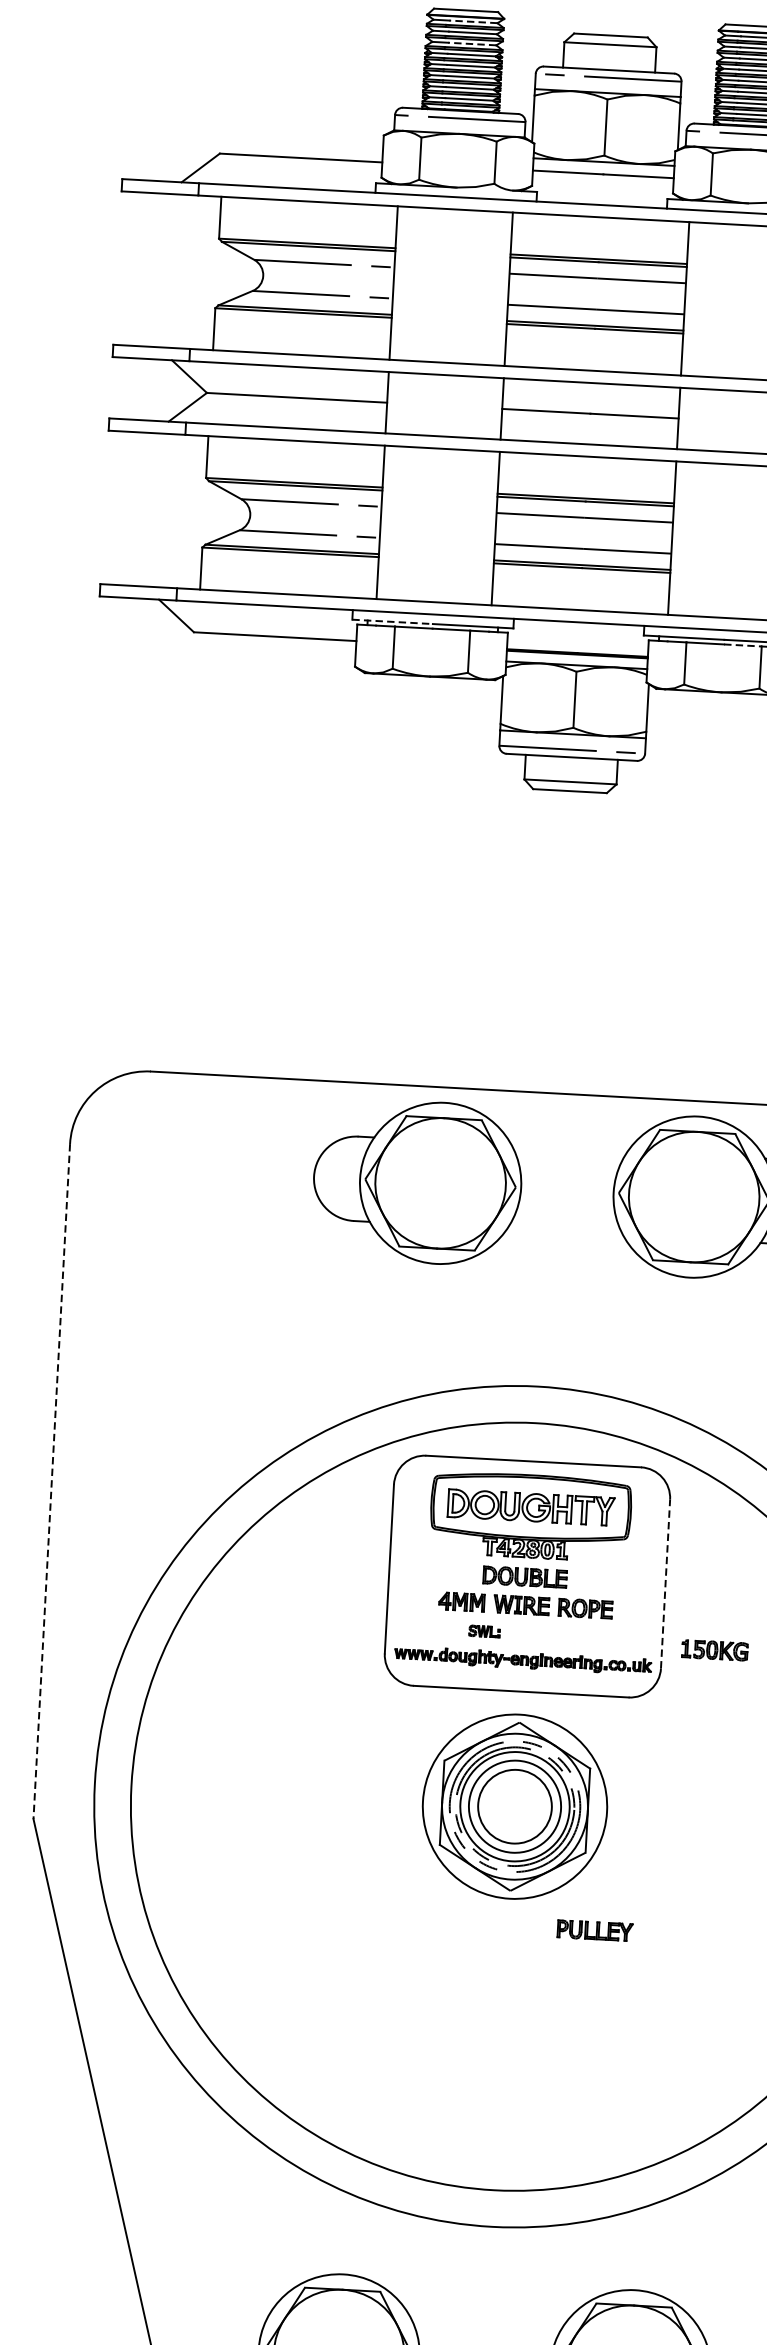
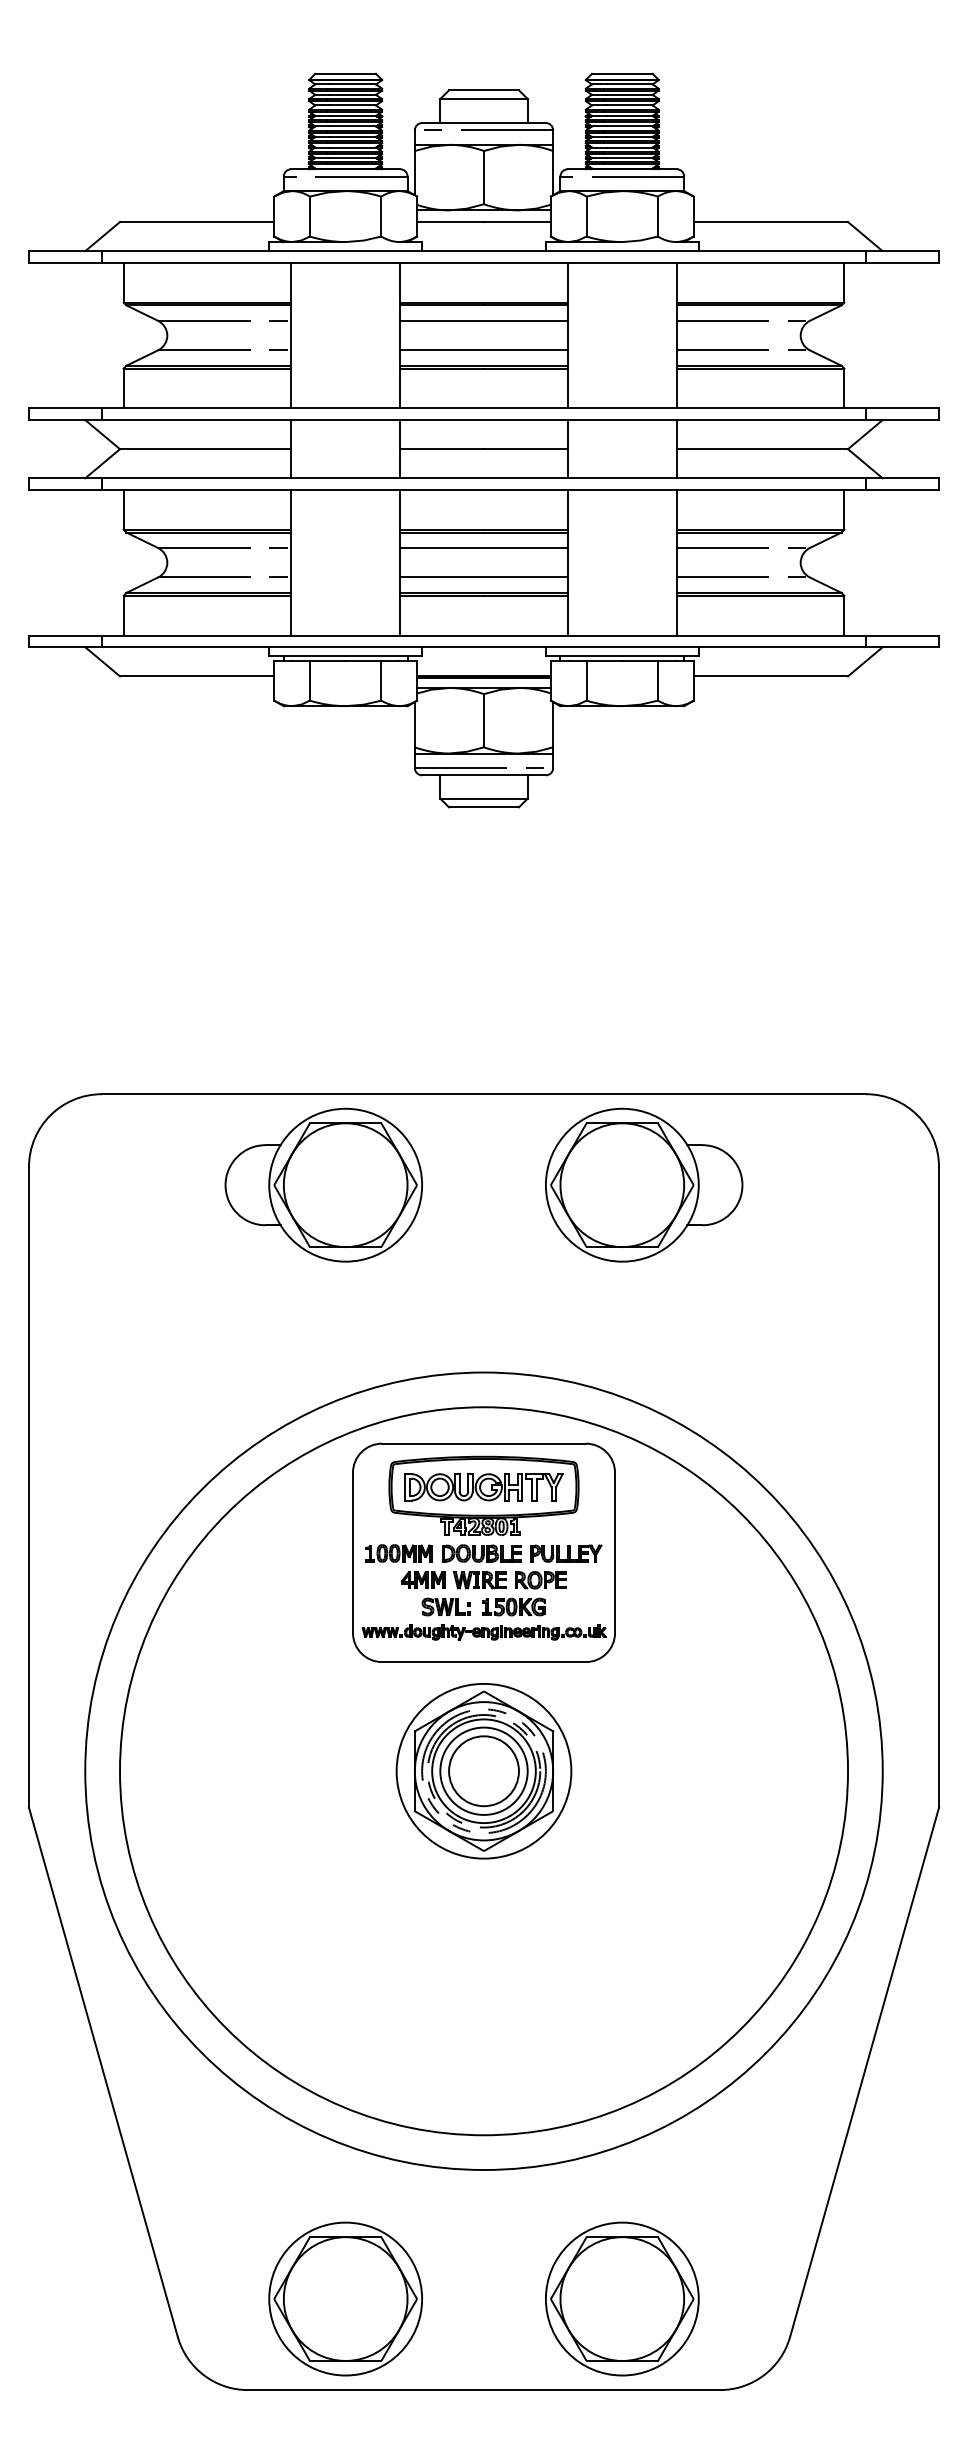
line: (473, 22) -> (353, 84), dashed -> solid
line: (472, 44) -> (353, 105), dashed -> solid
line: (392, 622) -> (307, 656), dashed -> solid
line: (743, 645) -> (640, 660), dashed -> solid
part: (417, 1181) -> (323, 1184), moved
line: (52, 1481) -> (29, 1487), dashed -> solid
part: (437, 1572) -> (398, 1553), added
line: (666, 1583) -> (615, 1552), dashed -> solid
part: (483, 1630) -> (445, 1606), size x1.67
part: (714, 1649) -> (513, 1606), moved
part: (595, 1930) -> (566, 1553), moved

